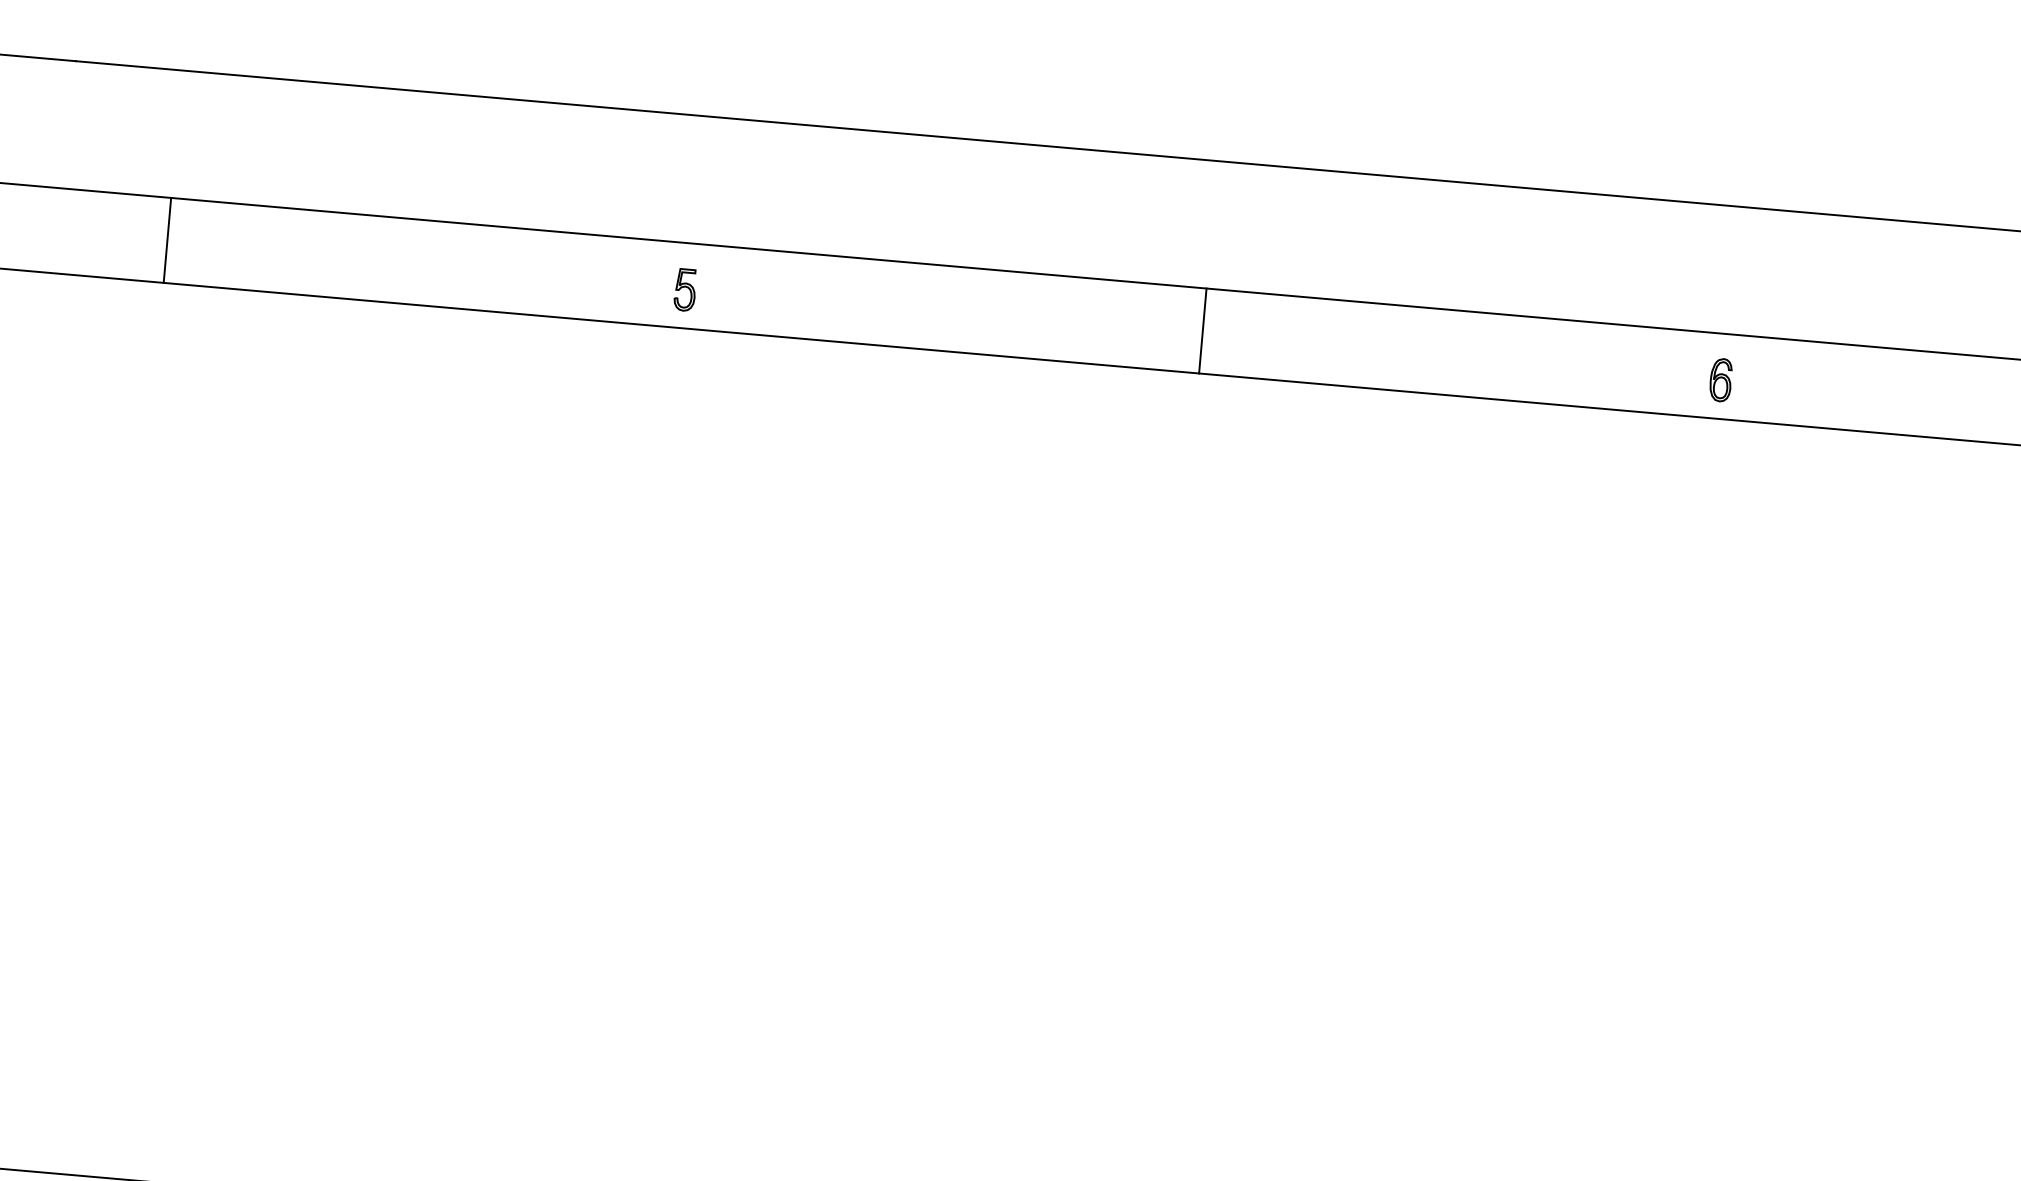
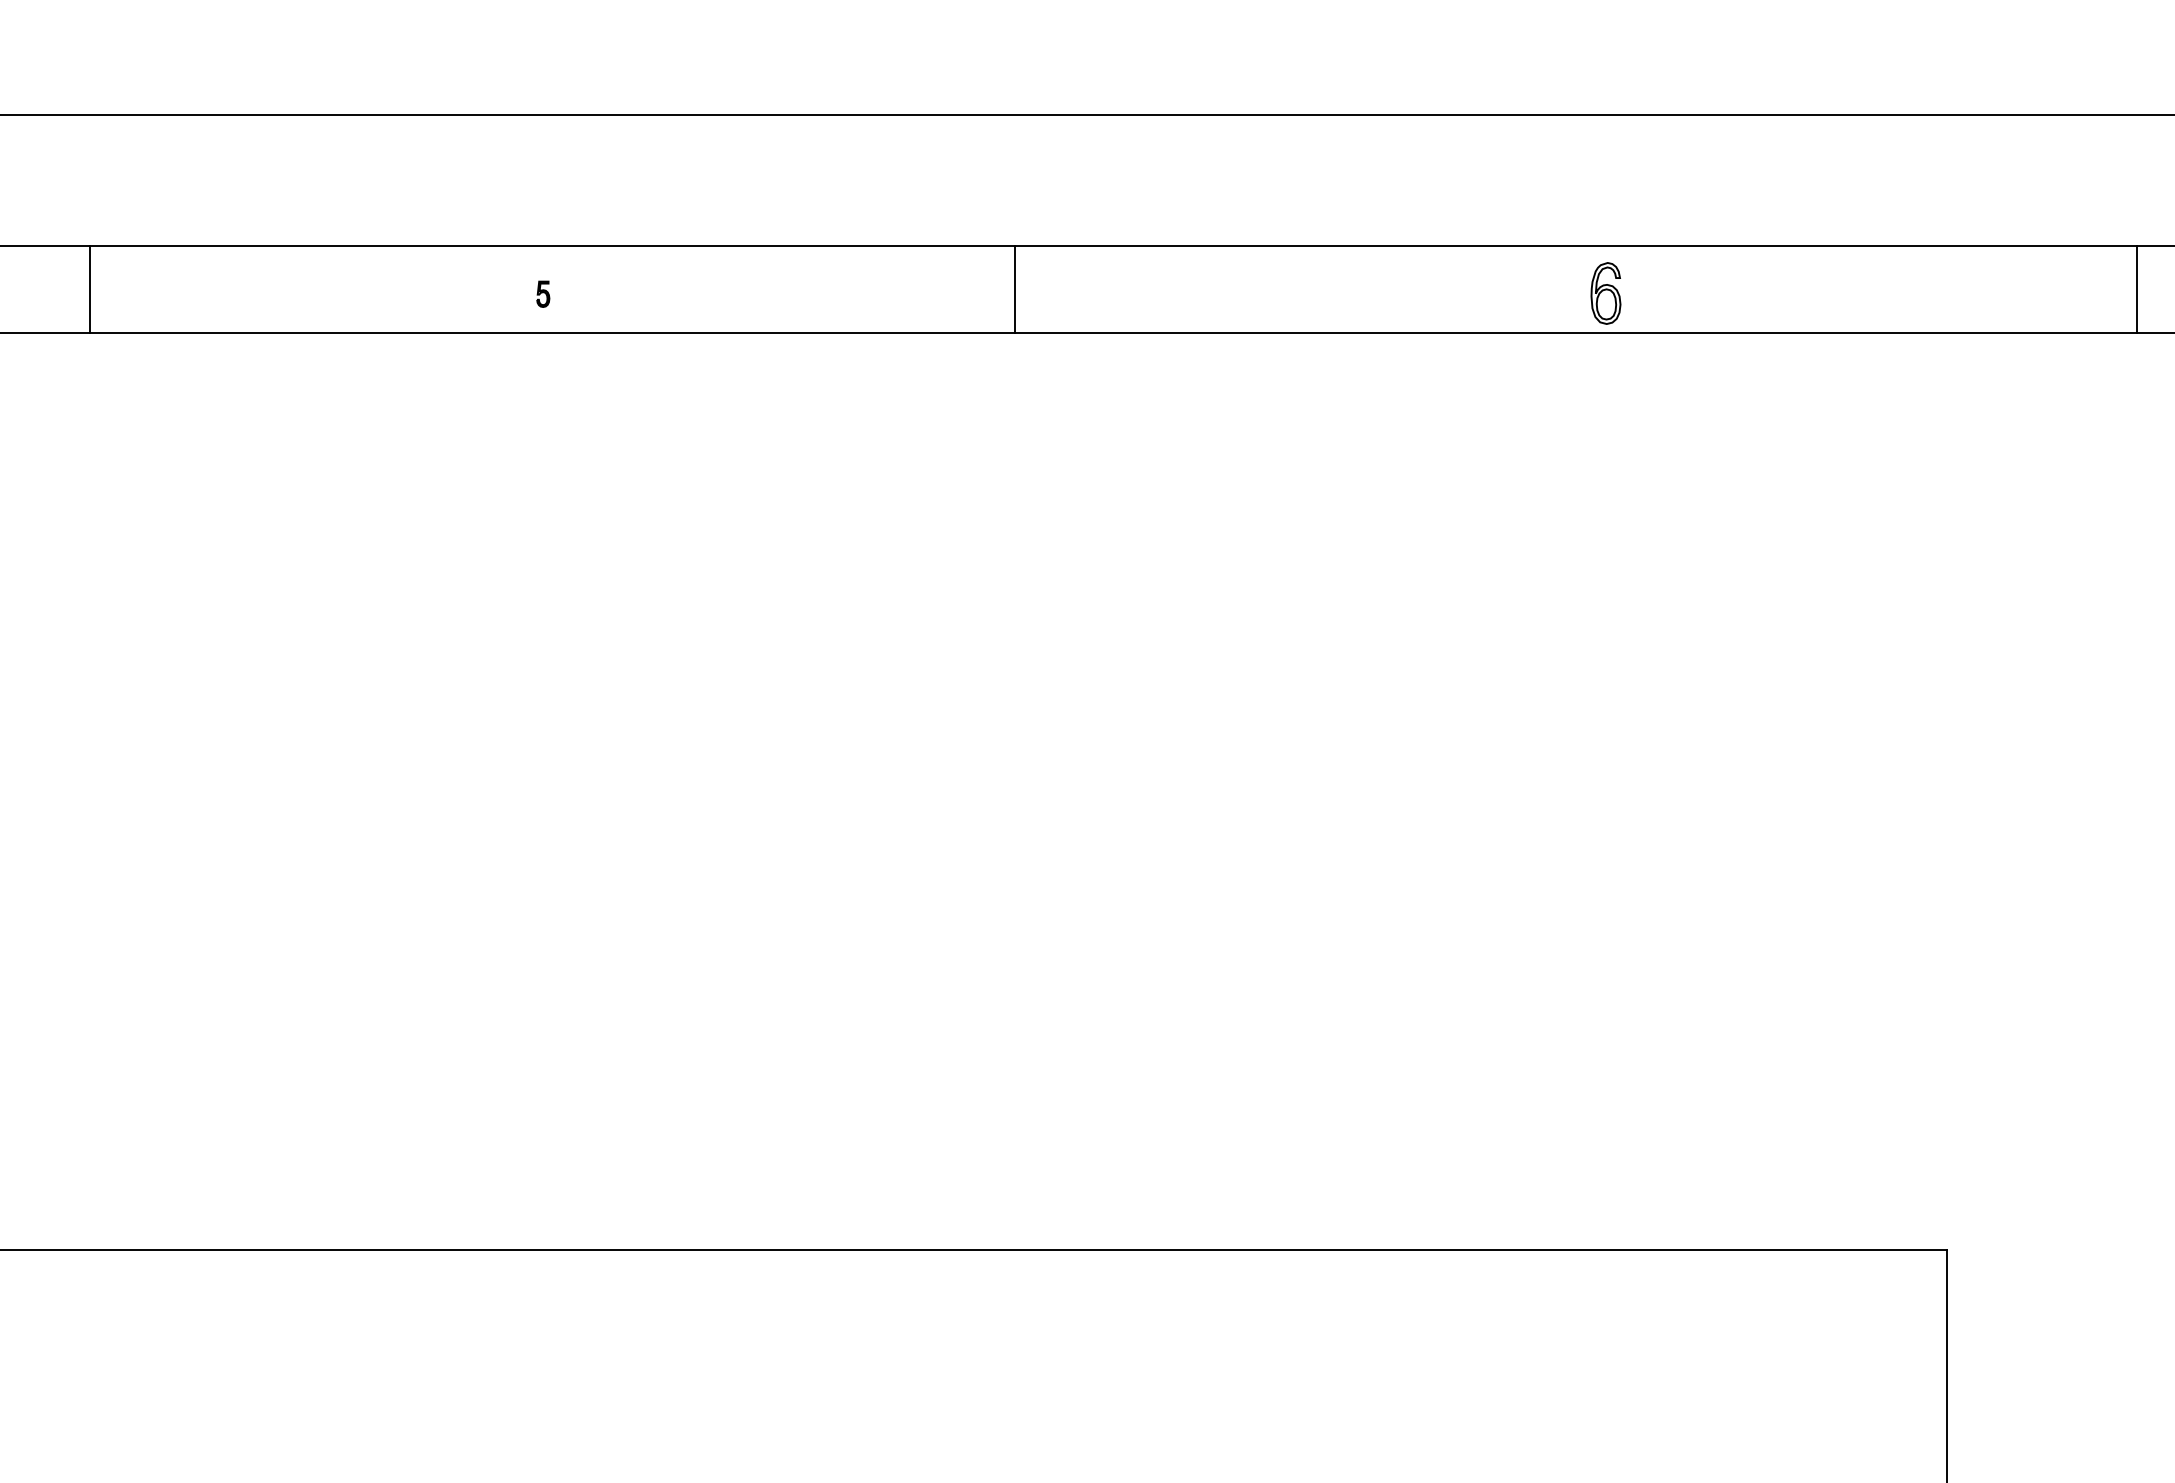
line: (167, 240) -> (90, 289), moved
part: (685, 290) -> (543, 294), size x0.6
line: (1202, 330) -> (1014, 289), moved
part: (1720, 379) -> (1605, 293), size x1.4

